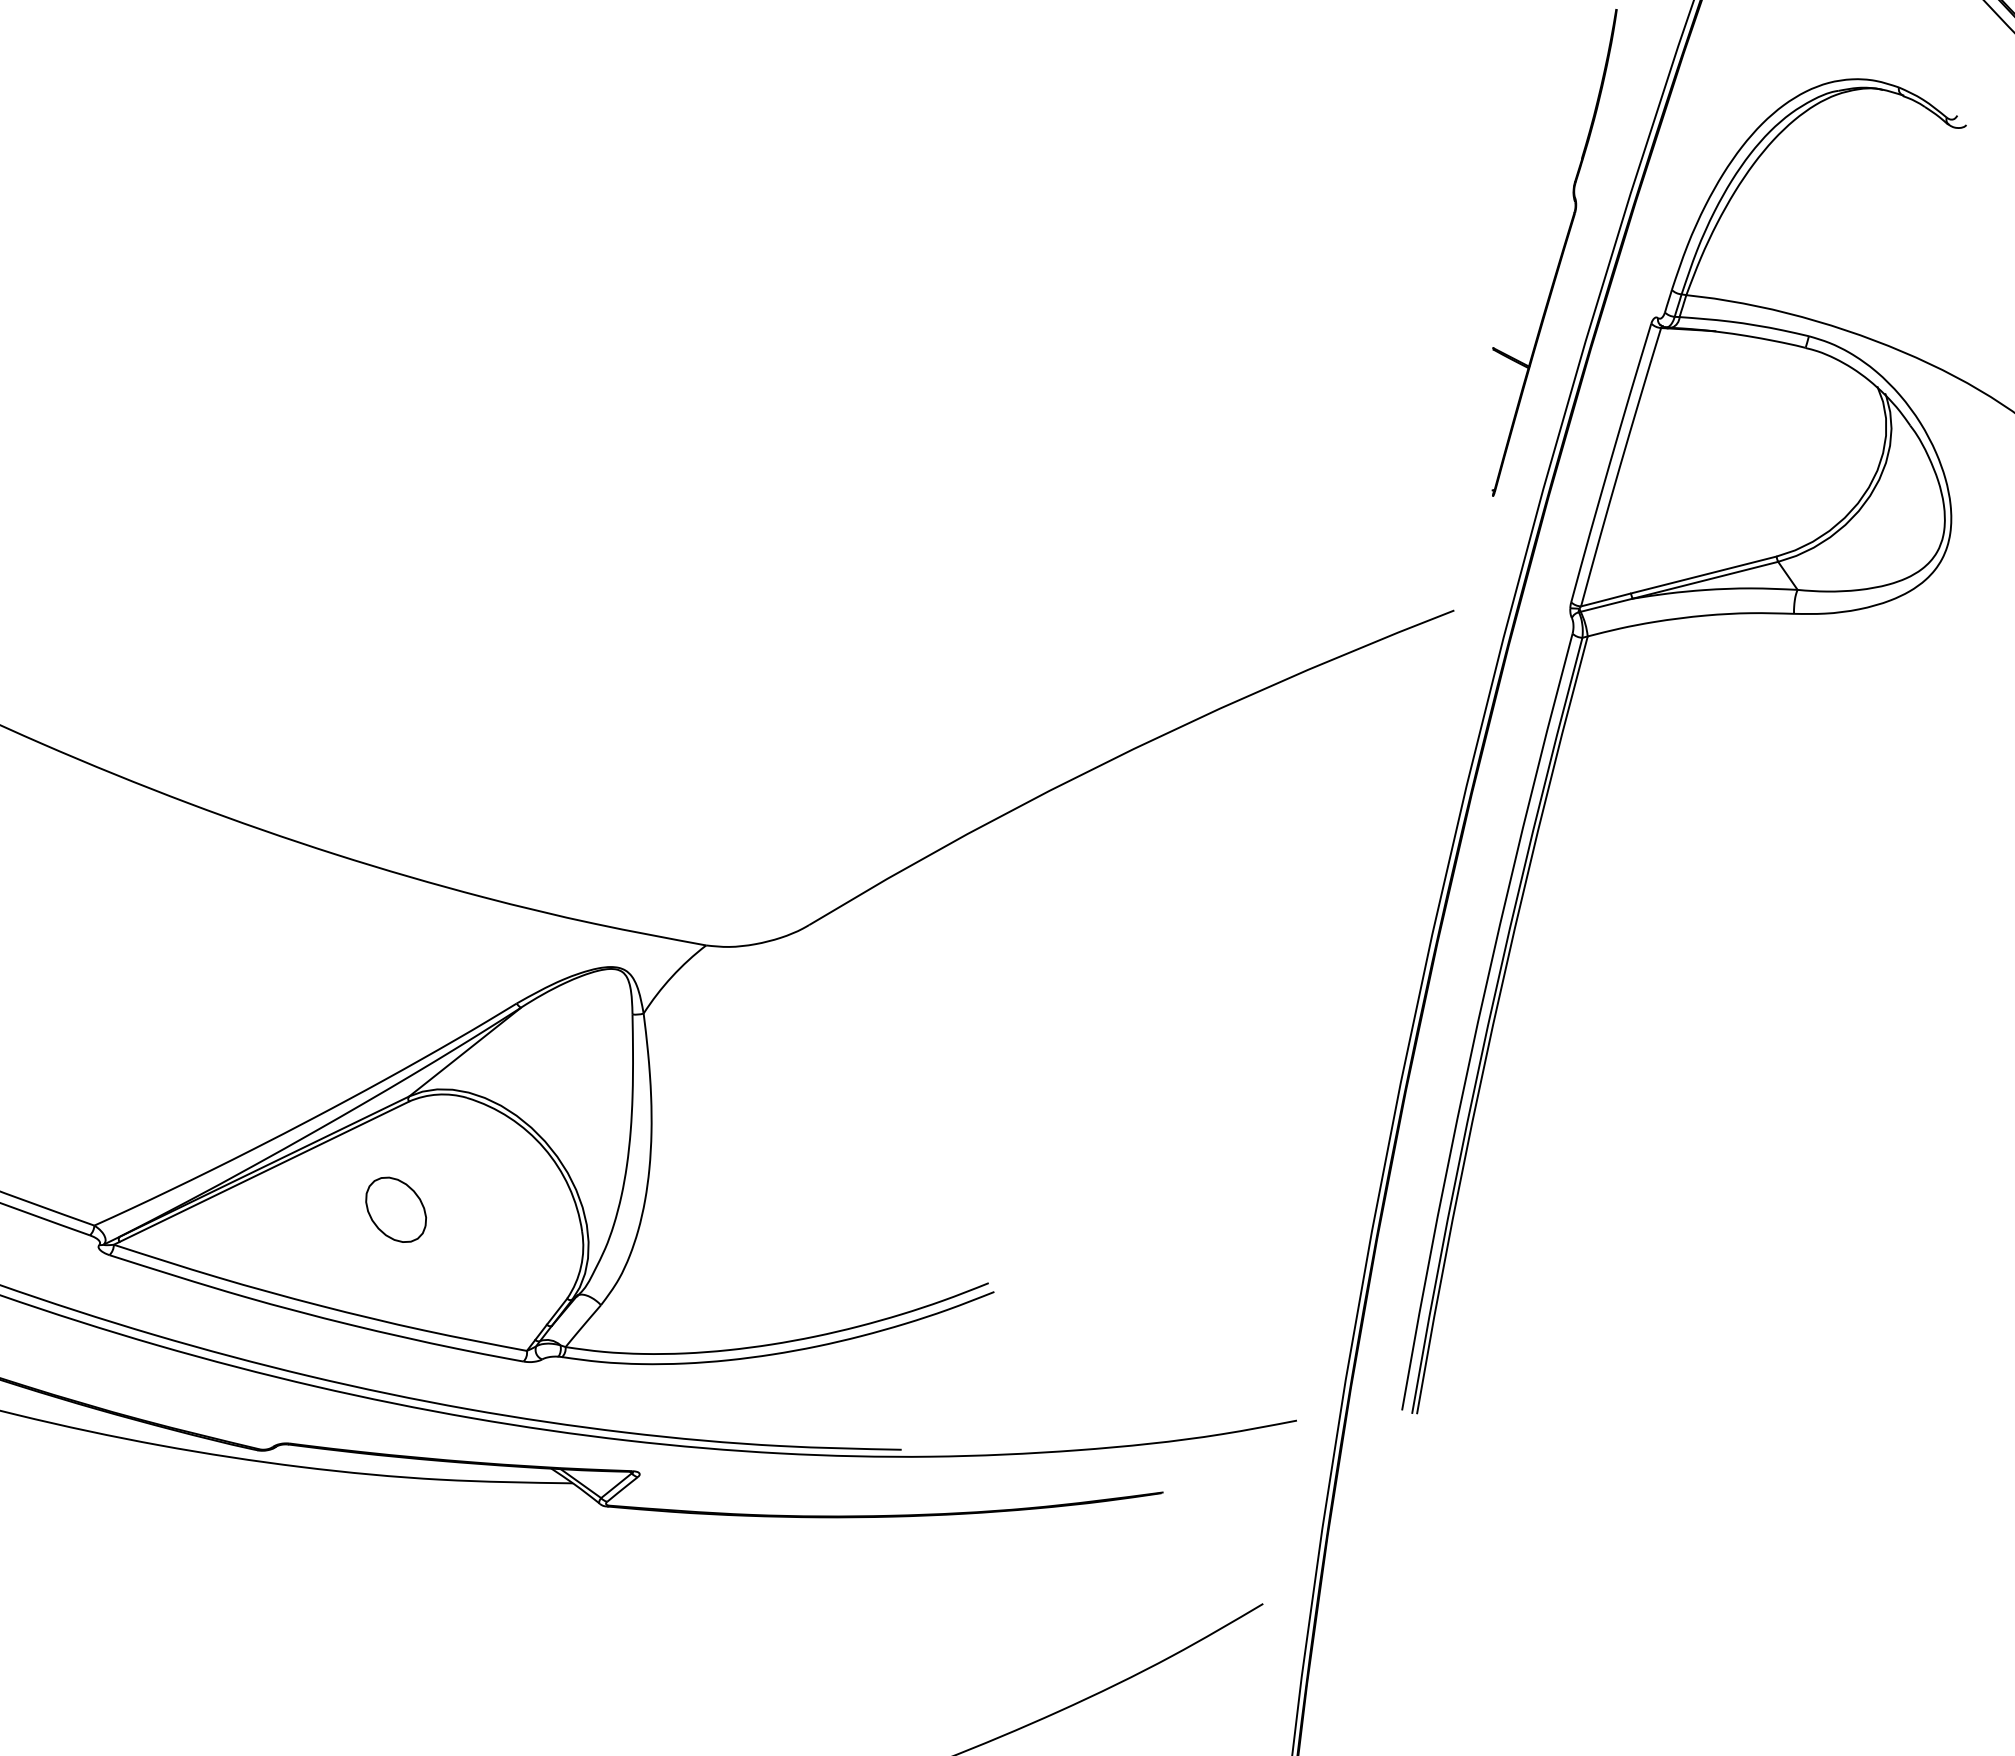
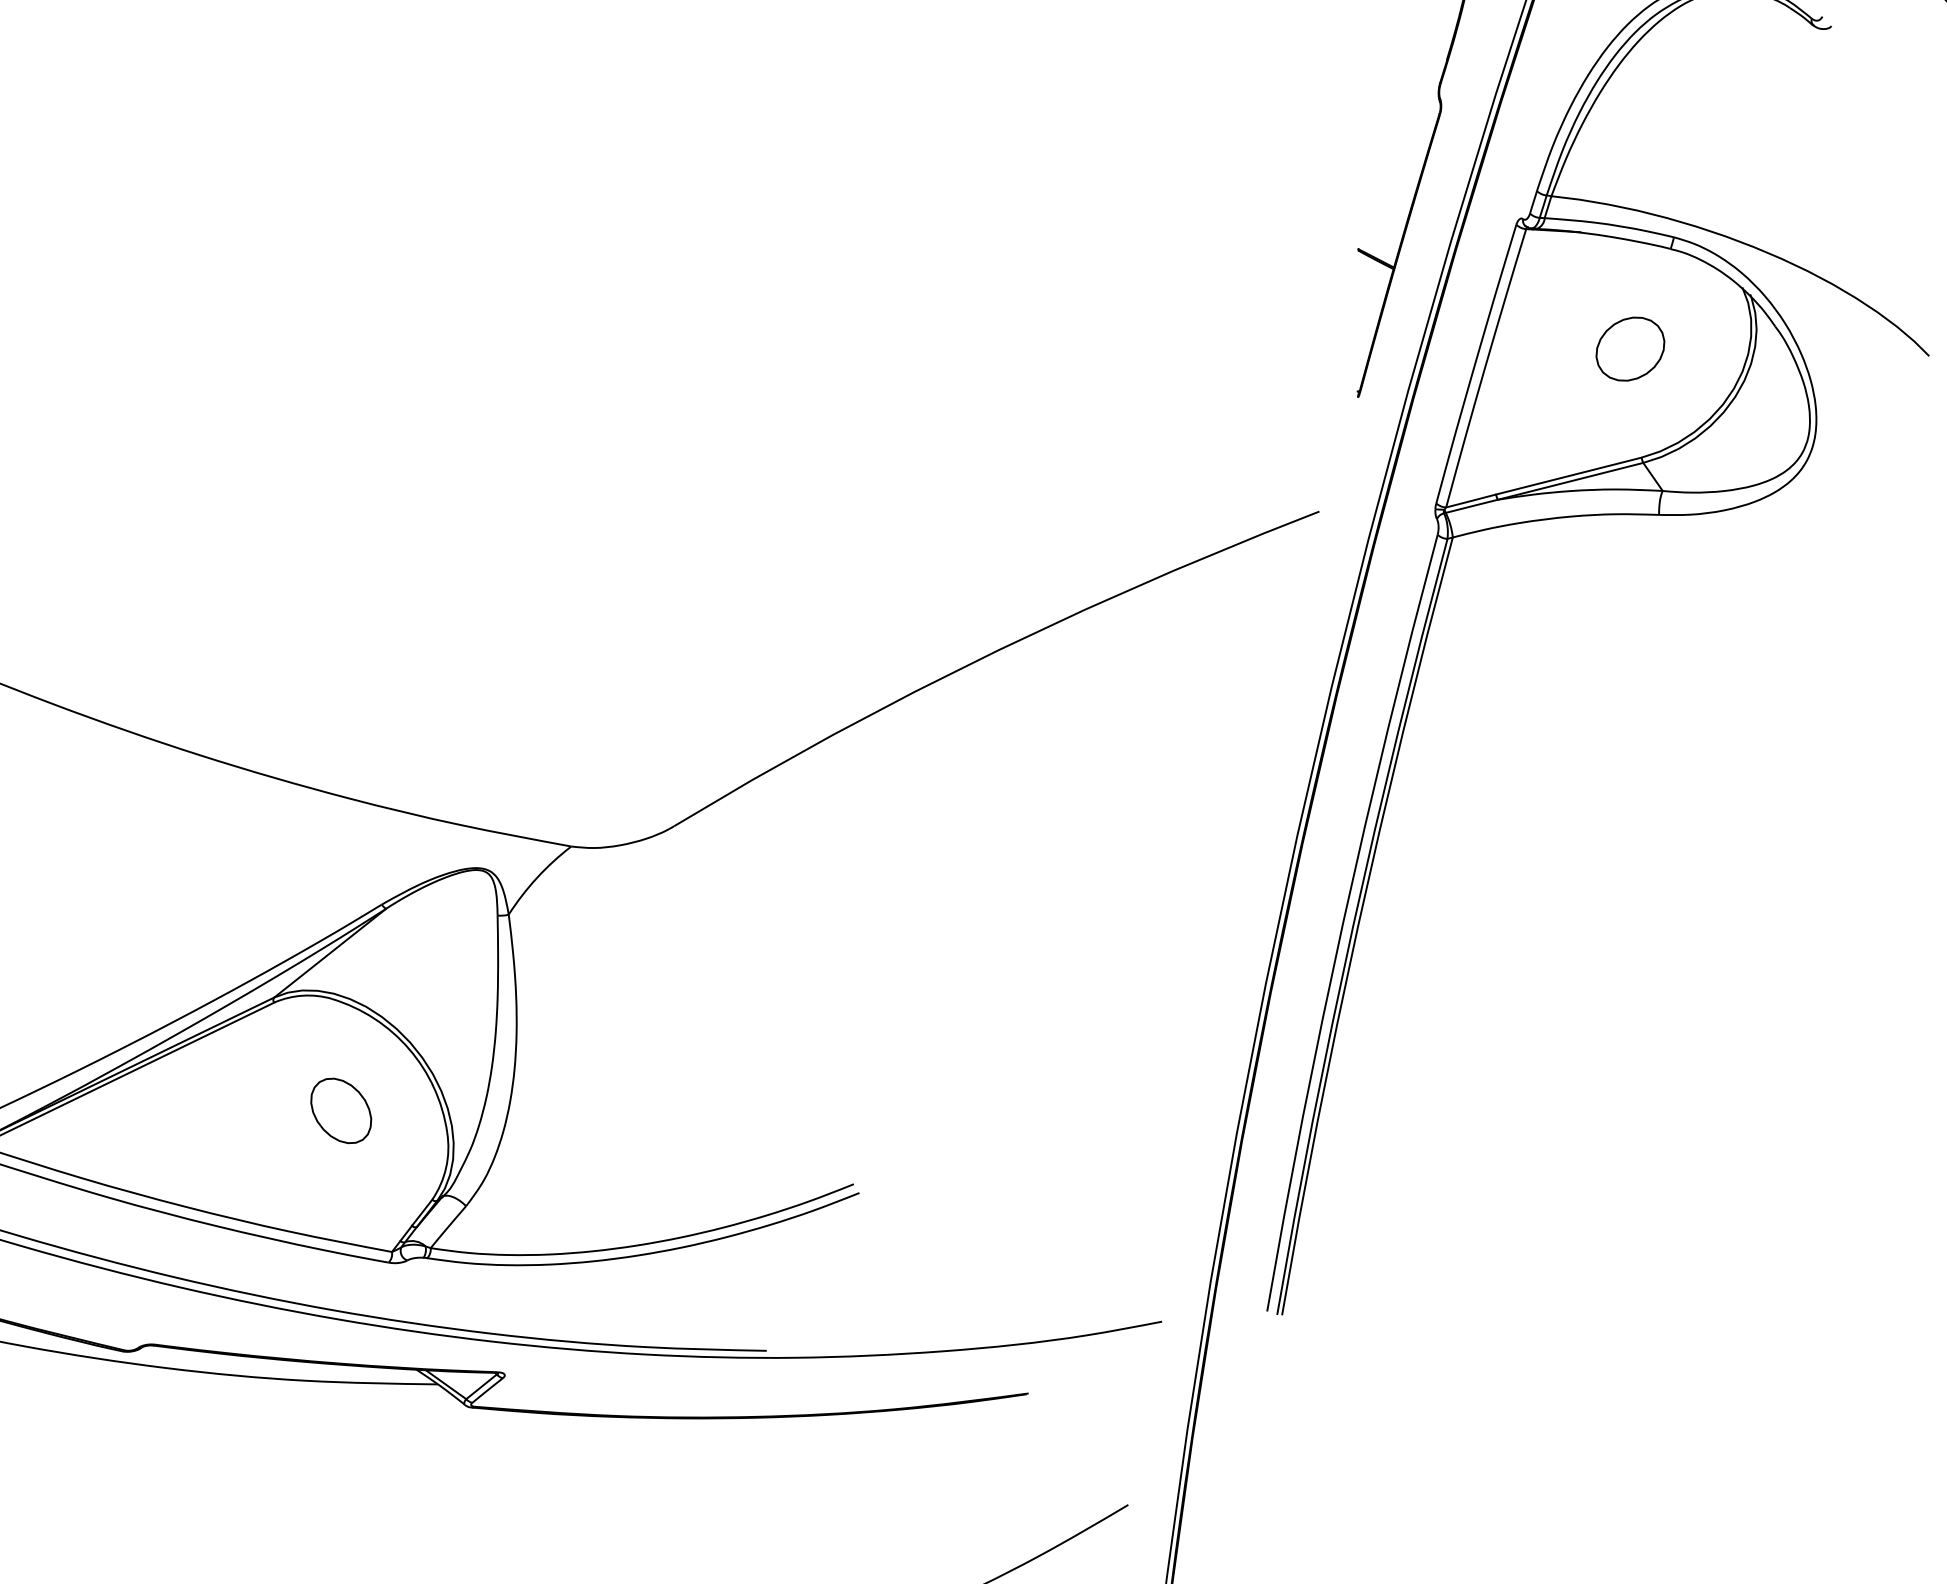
part: (1765, 447) -> (1630, 348), added
part: (395, 1209) -> (340, 1110), moved

